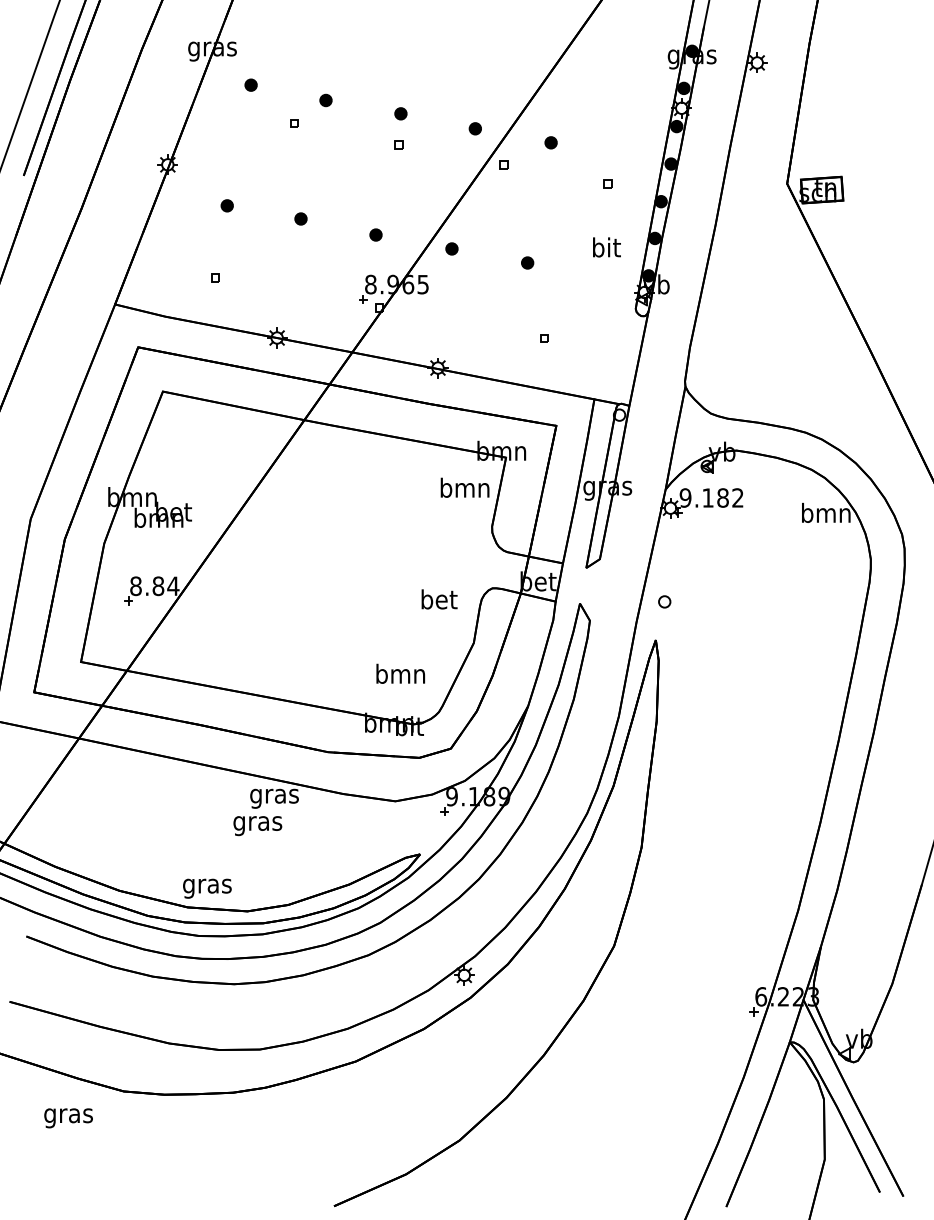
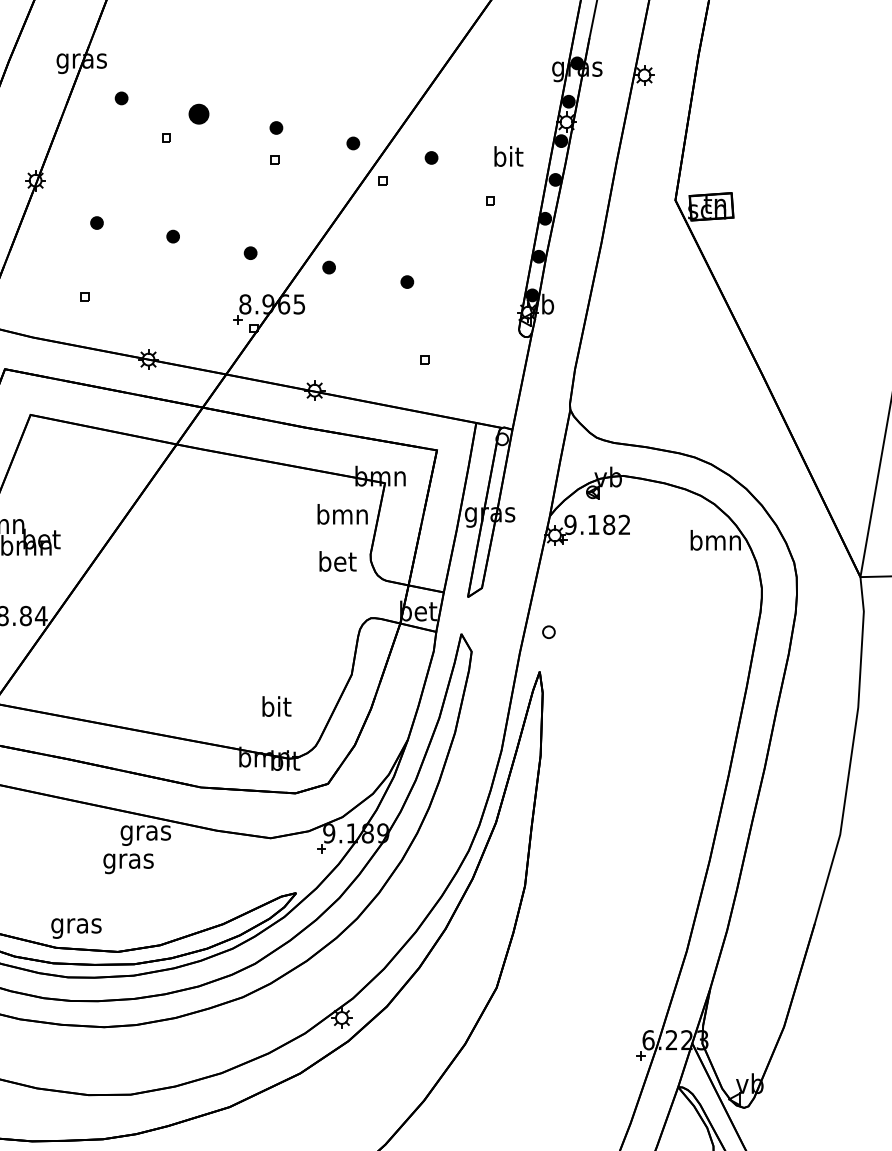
part: (325, 100) -> (198, 114), size x1.6
text: (606, 247) -> (508, 156), moved
text: (439, 599) -> (337, 561), moved
text: (400, 673) -> (275, 706), bmn -> bit

